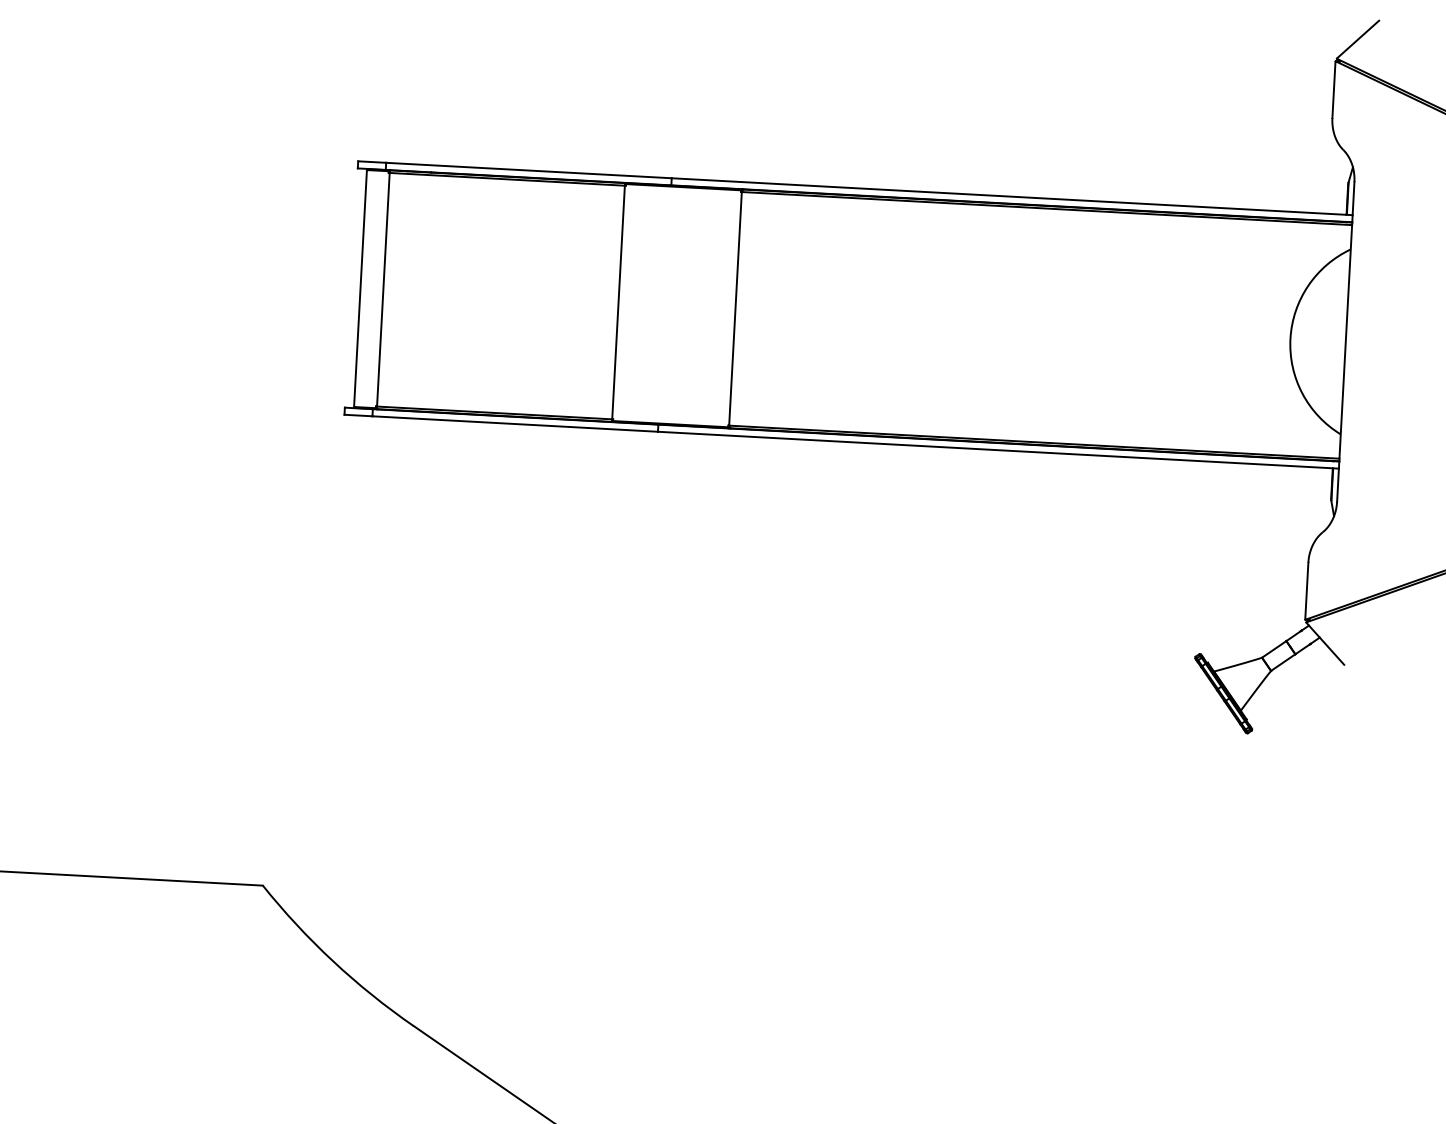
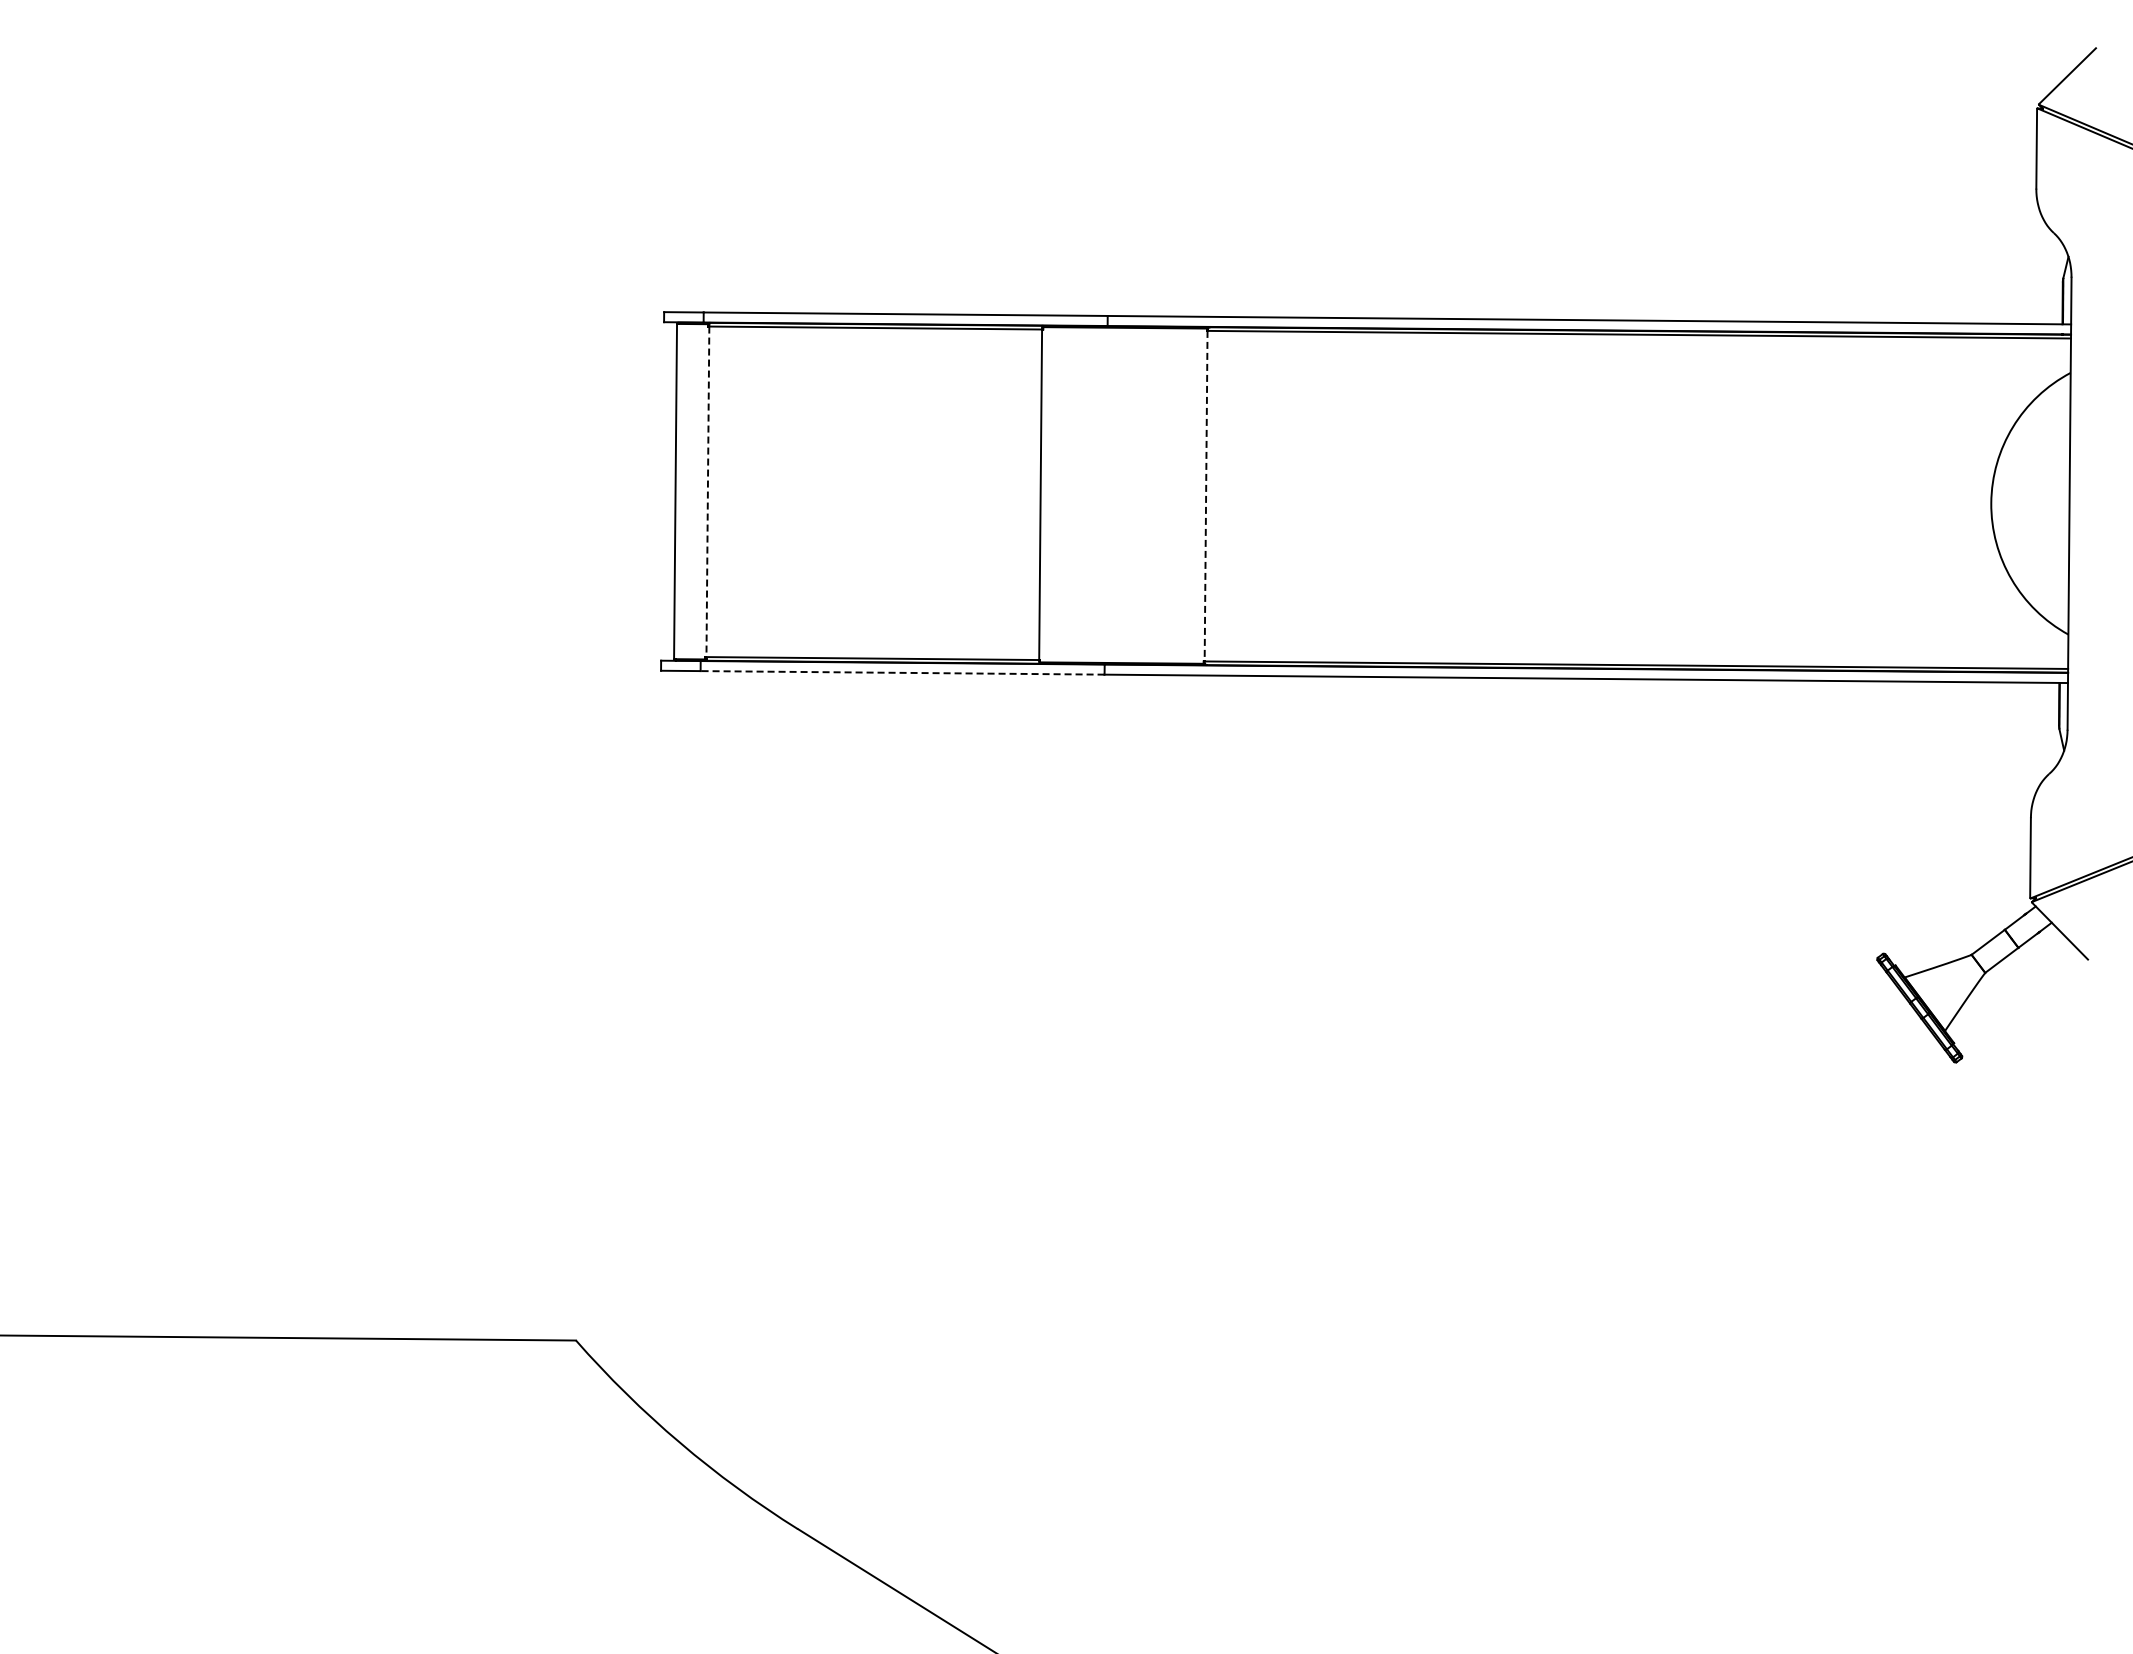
line: (383, 290) -> (707, 492), solid -> dashed
line: (735, 309) -> (1206, 496), solid -> dashed
line: (515, 423) -> (902, 672), solid -> dashed

